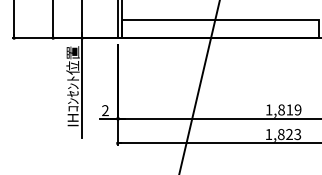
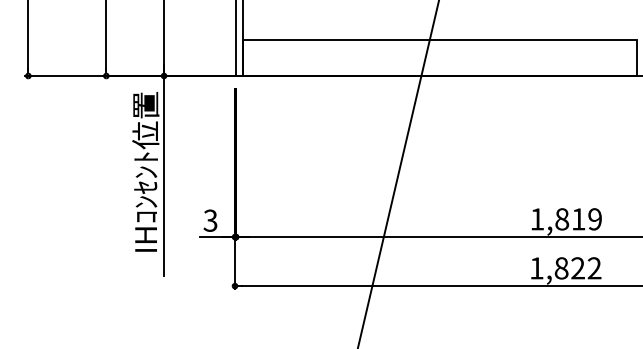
text: (105, 110) -> (210, 220), 2 -> 3
text: (297, 134) -> (593, 268), 1,823 -> 1,822

